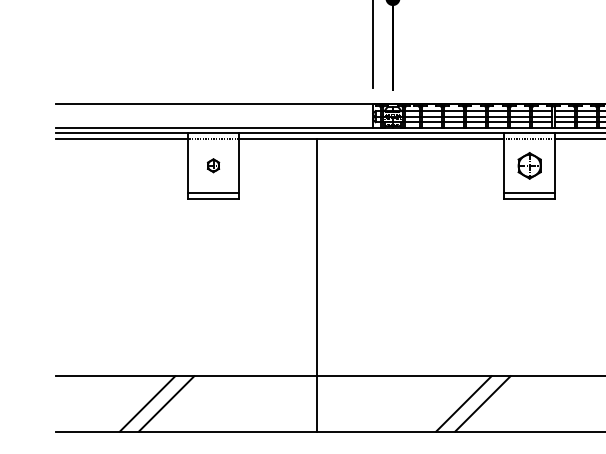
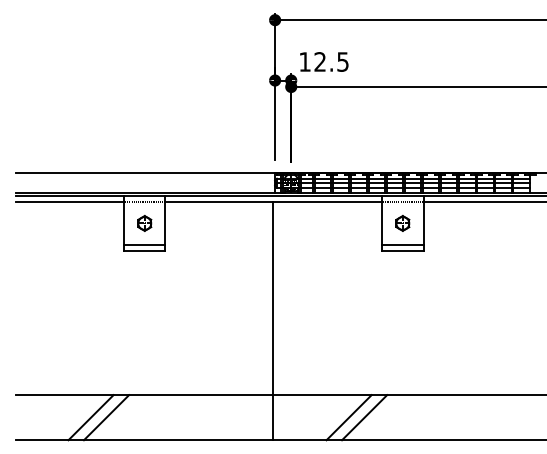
part: (213, 164) -> (144, 222), size x1.43
part: (529, 165) -> (402, 223), size x0.71
line: (317, 284) -> (273, 320), moved

